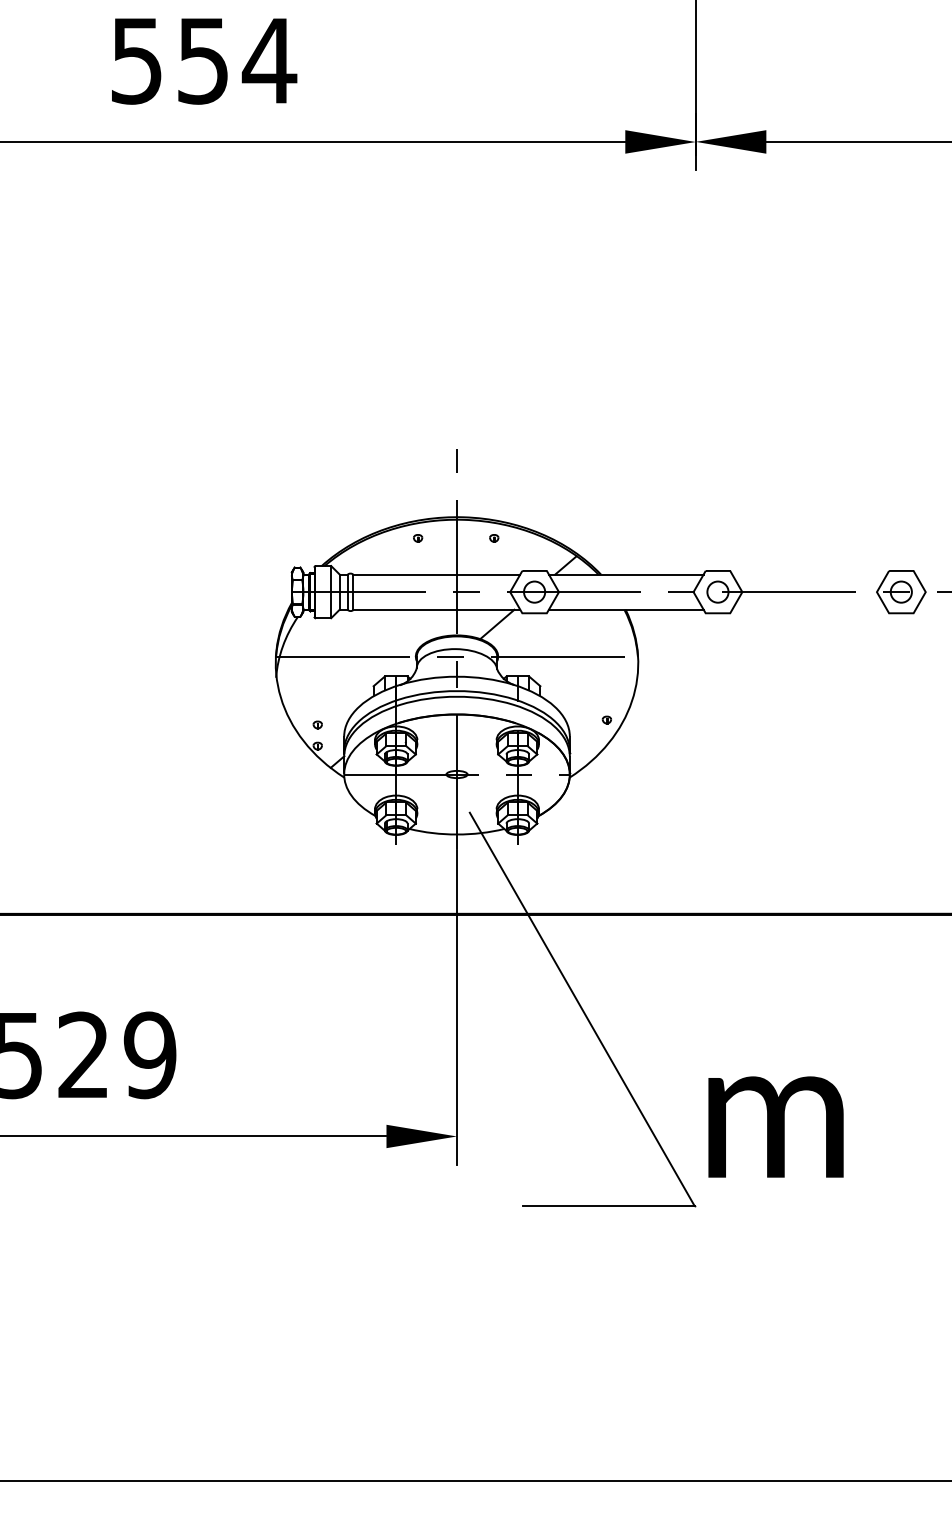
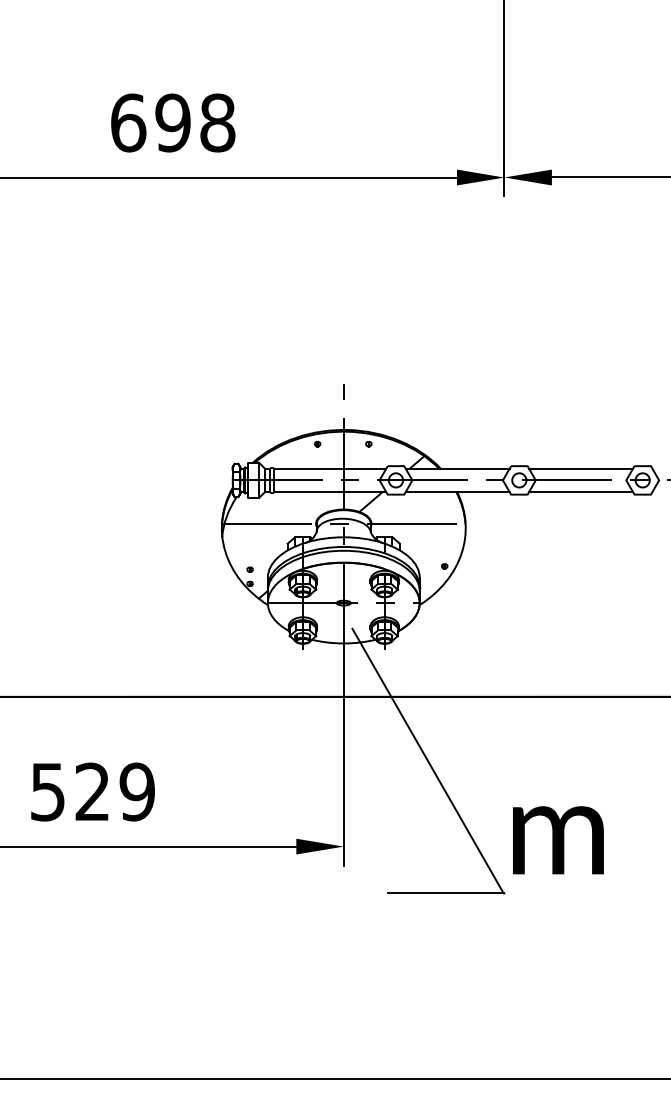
text: (203, 60) -> (173, 122), 554 -> 698
line: (808, 574) -> (580, 468), added
line: (808, 610) -> (580, 492), added

